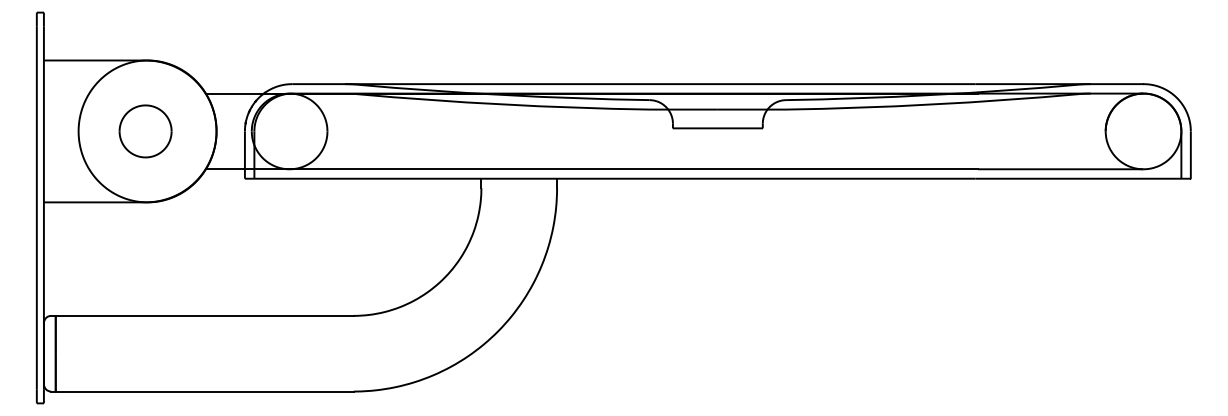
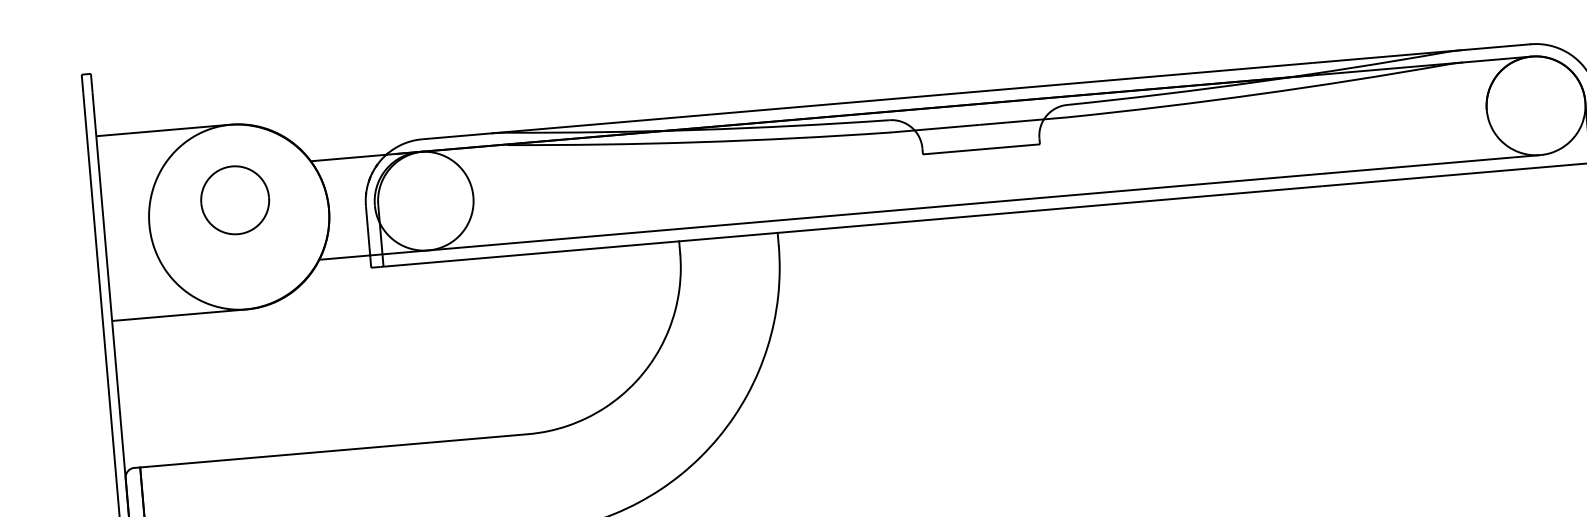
part: (145, 131) -> (235, 200), moved

